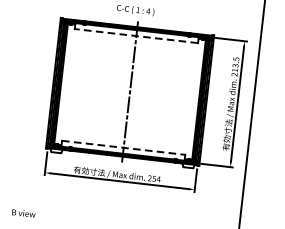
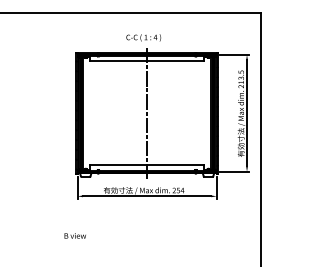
line: (135, 36) -> (146, 61), dashed -> solid
line: (124, 148) -> (147, 165), dashed -> solid
text: (22, 212) -> (74, 235), moved

